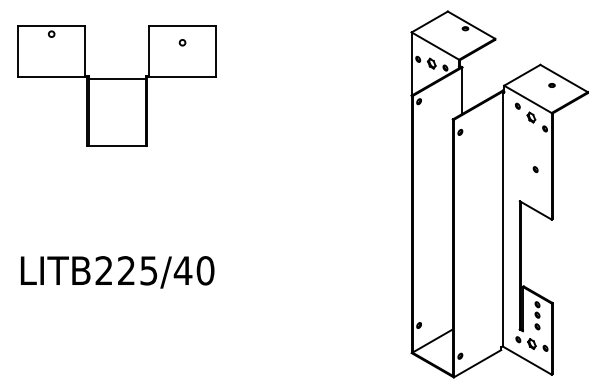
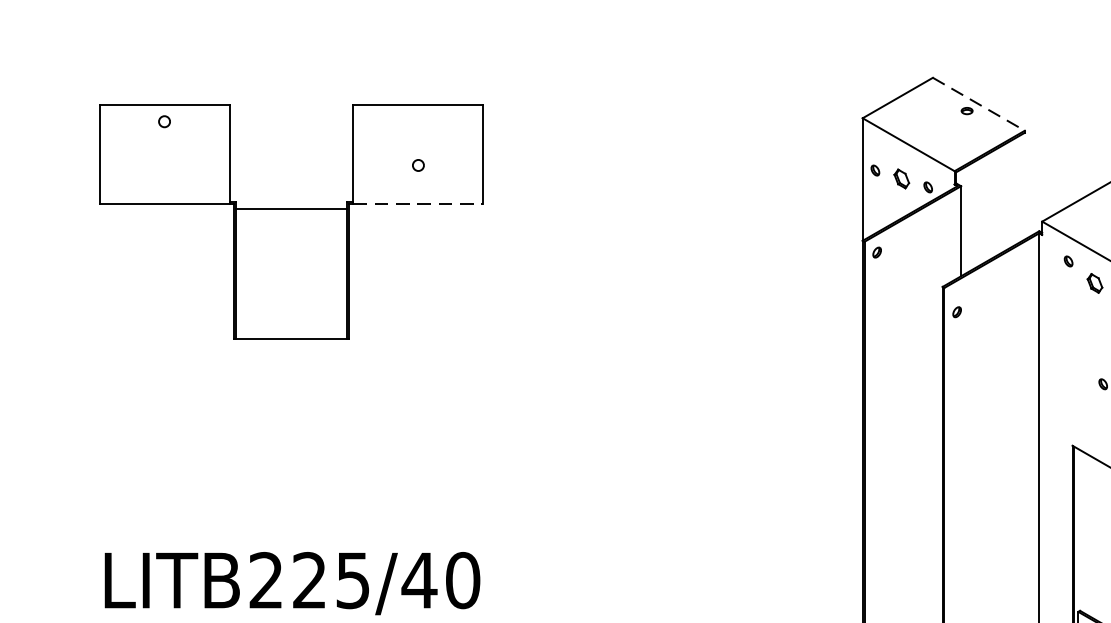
line: (471, 25) -> (978, 104), solid -> dashed
circle: (182, 42) -> (418, 164), moved
line: (182, 76) -> (418, 203), solid -> dashed

